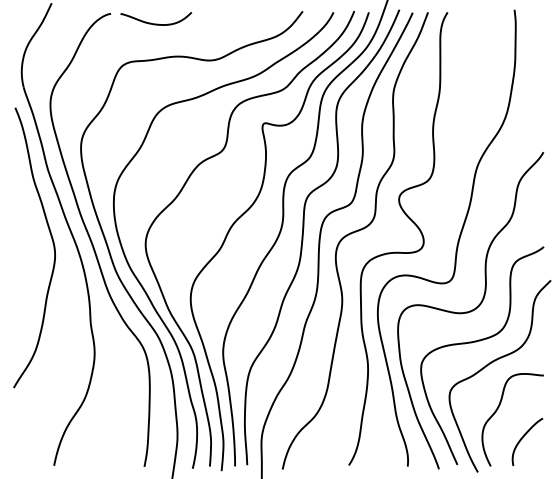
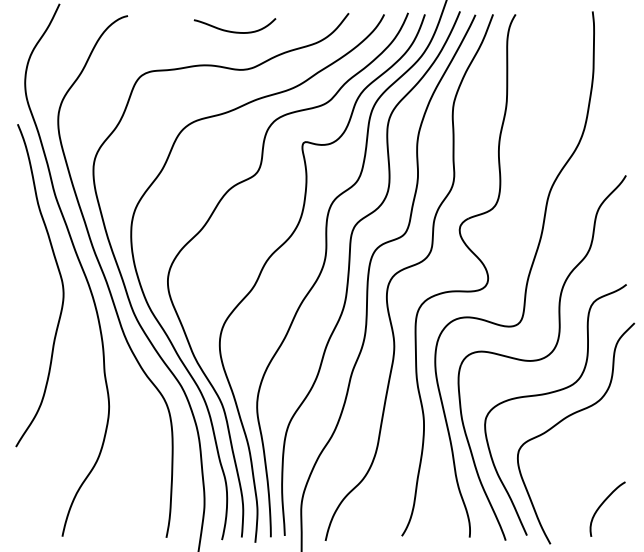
curve: (155, 23) -> (234, 31), moved
curve: (497, 410) -> (573, 472), removed

